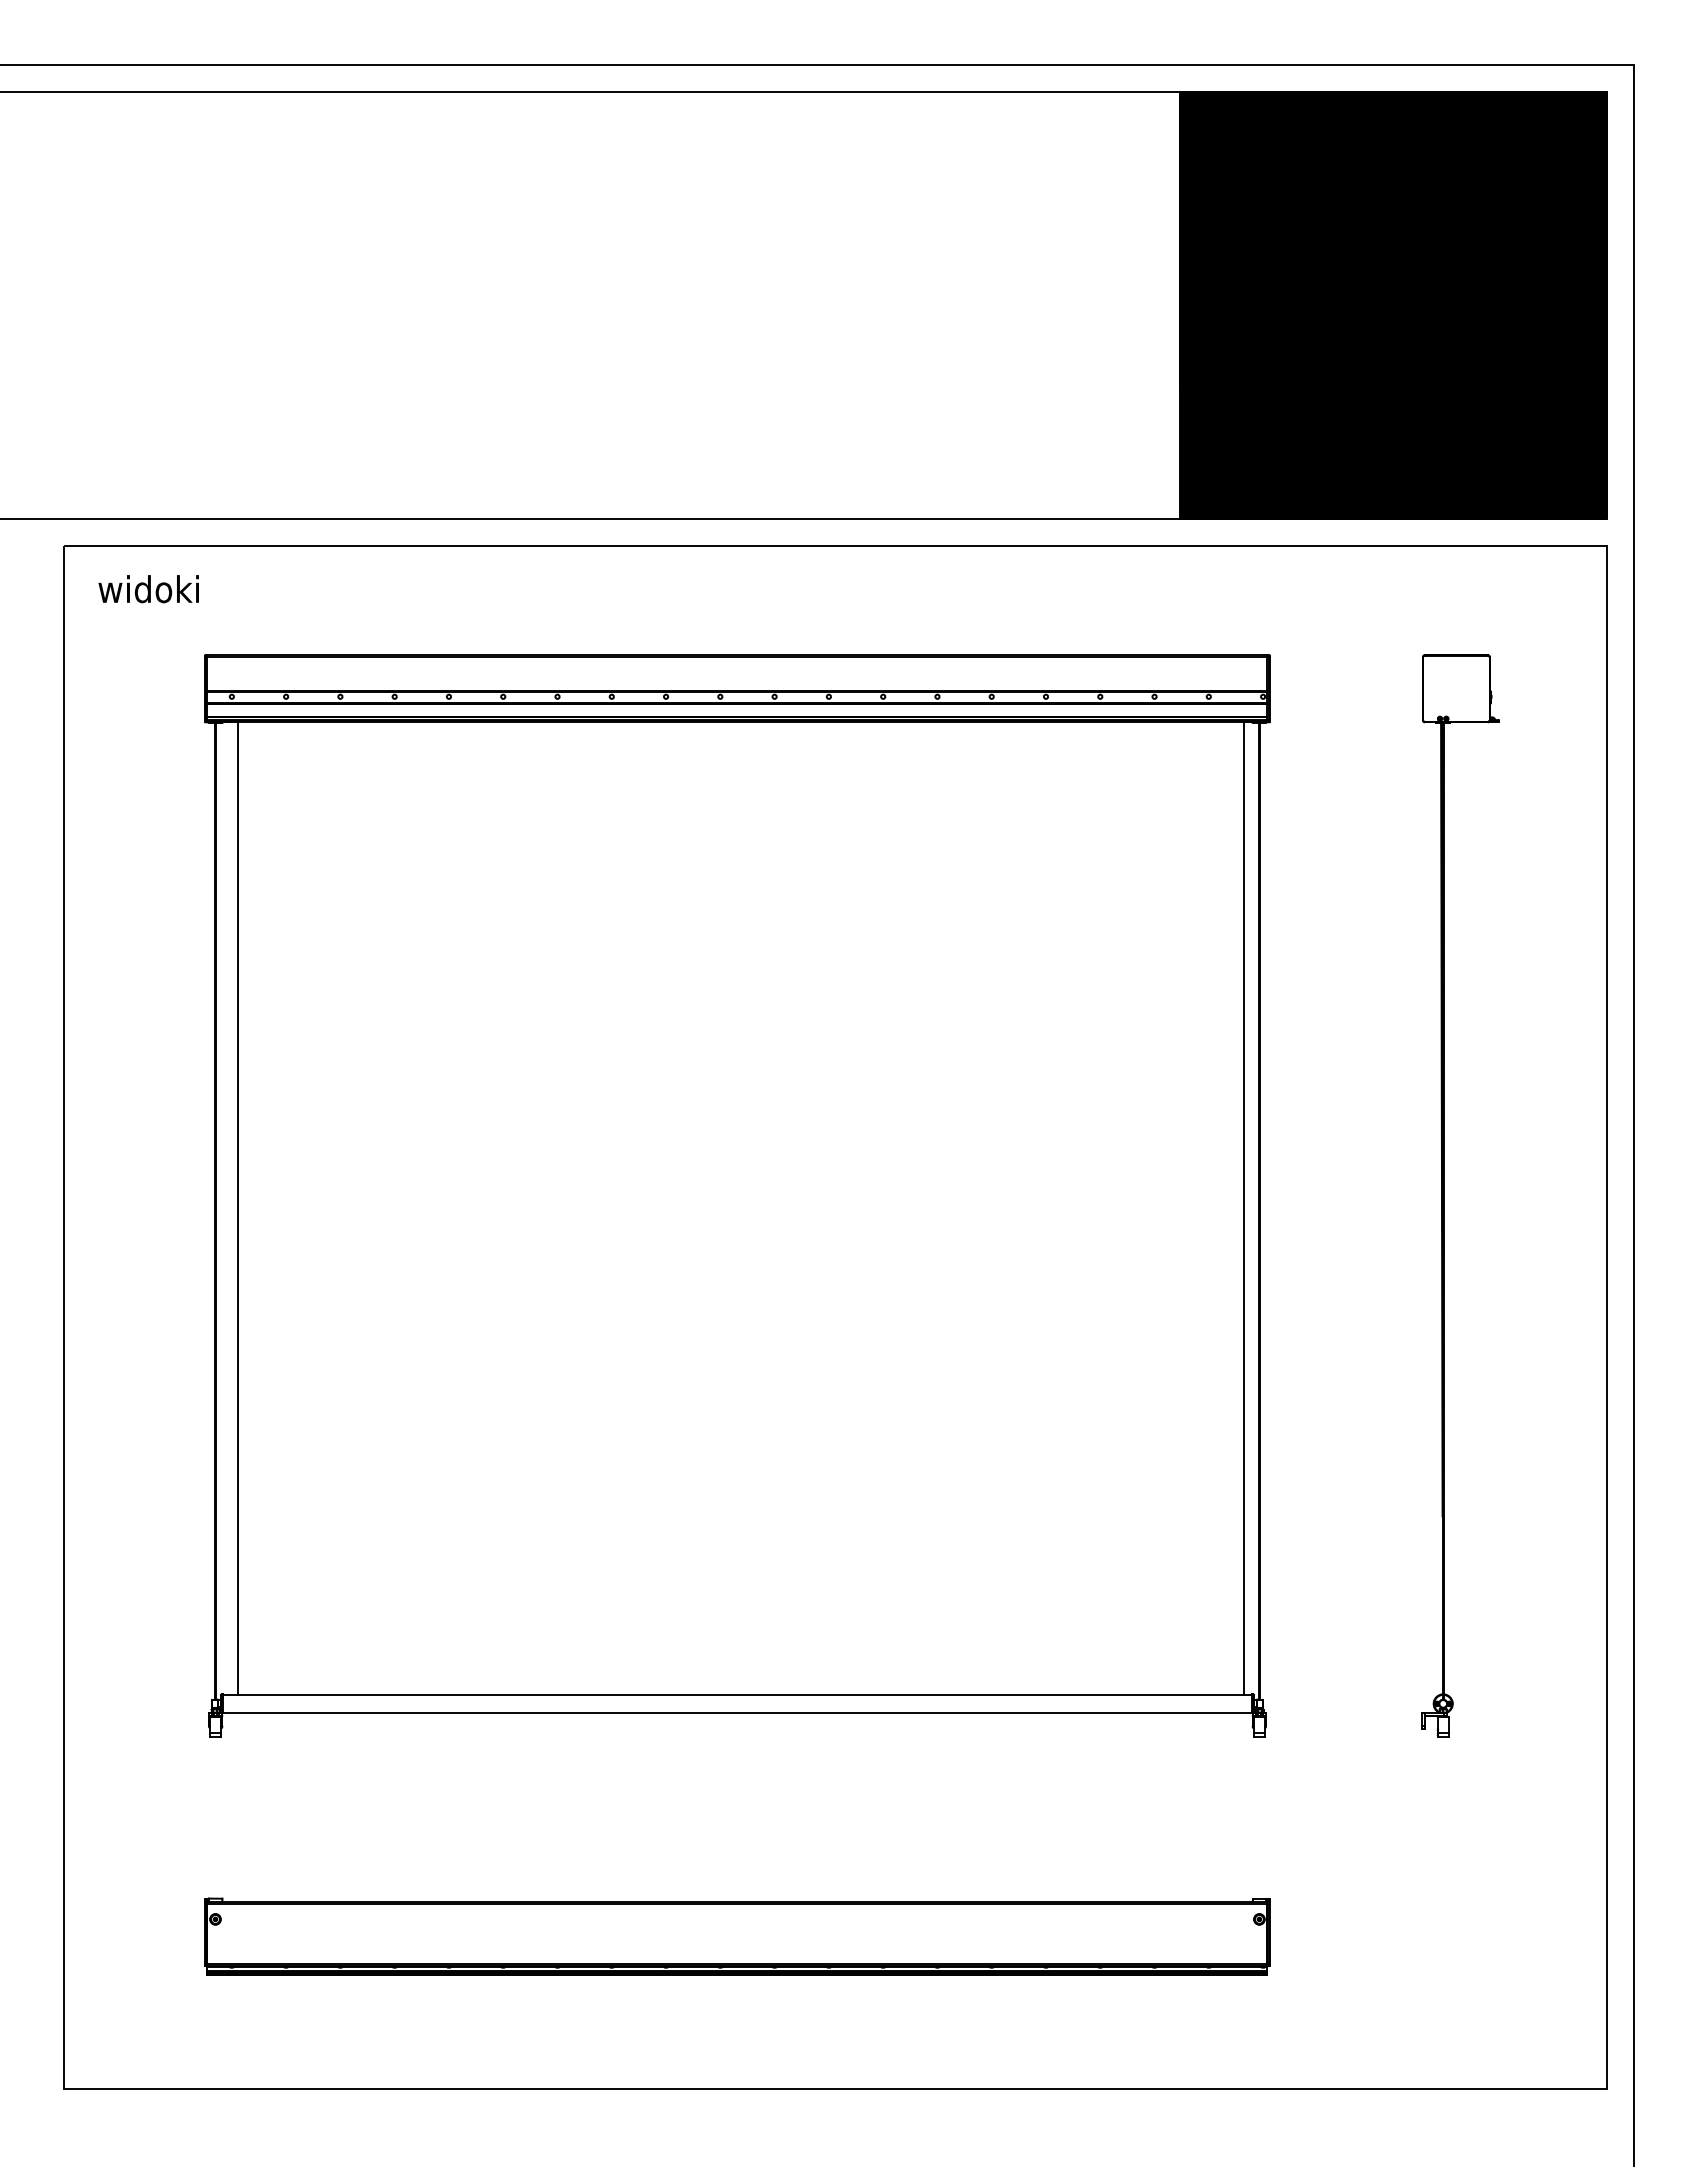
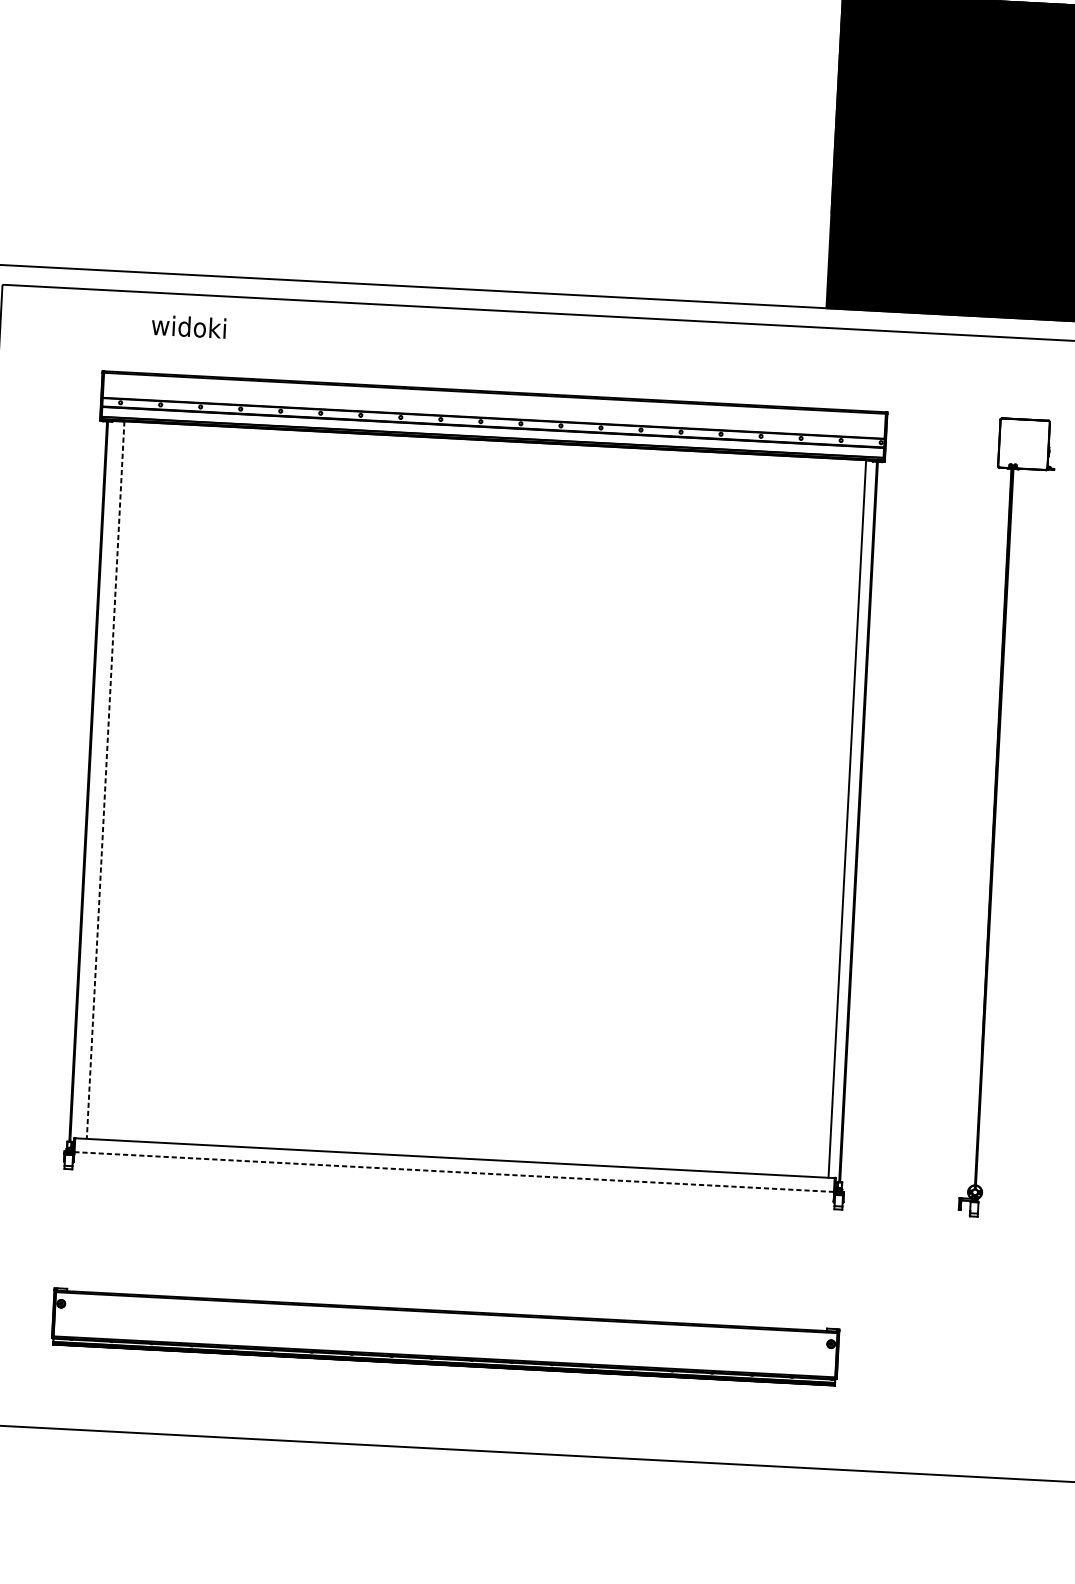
text: (148, 589) -> (188, 327), moved
line: (238, 1208) -> (105, 780), solid -> dashed
line: (737, 1713) -> (454, 1172), solid -> dashed

